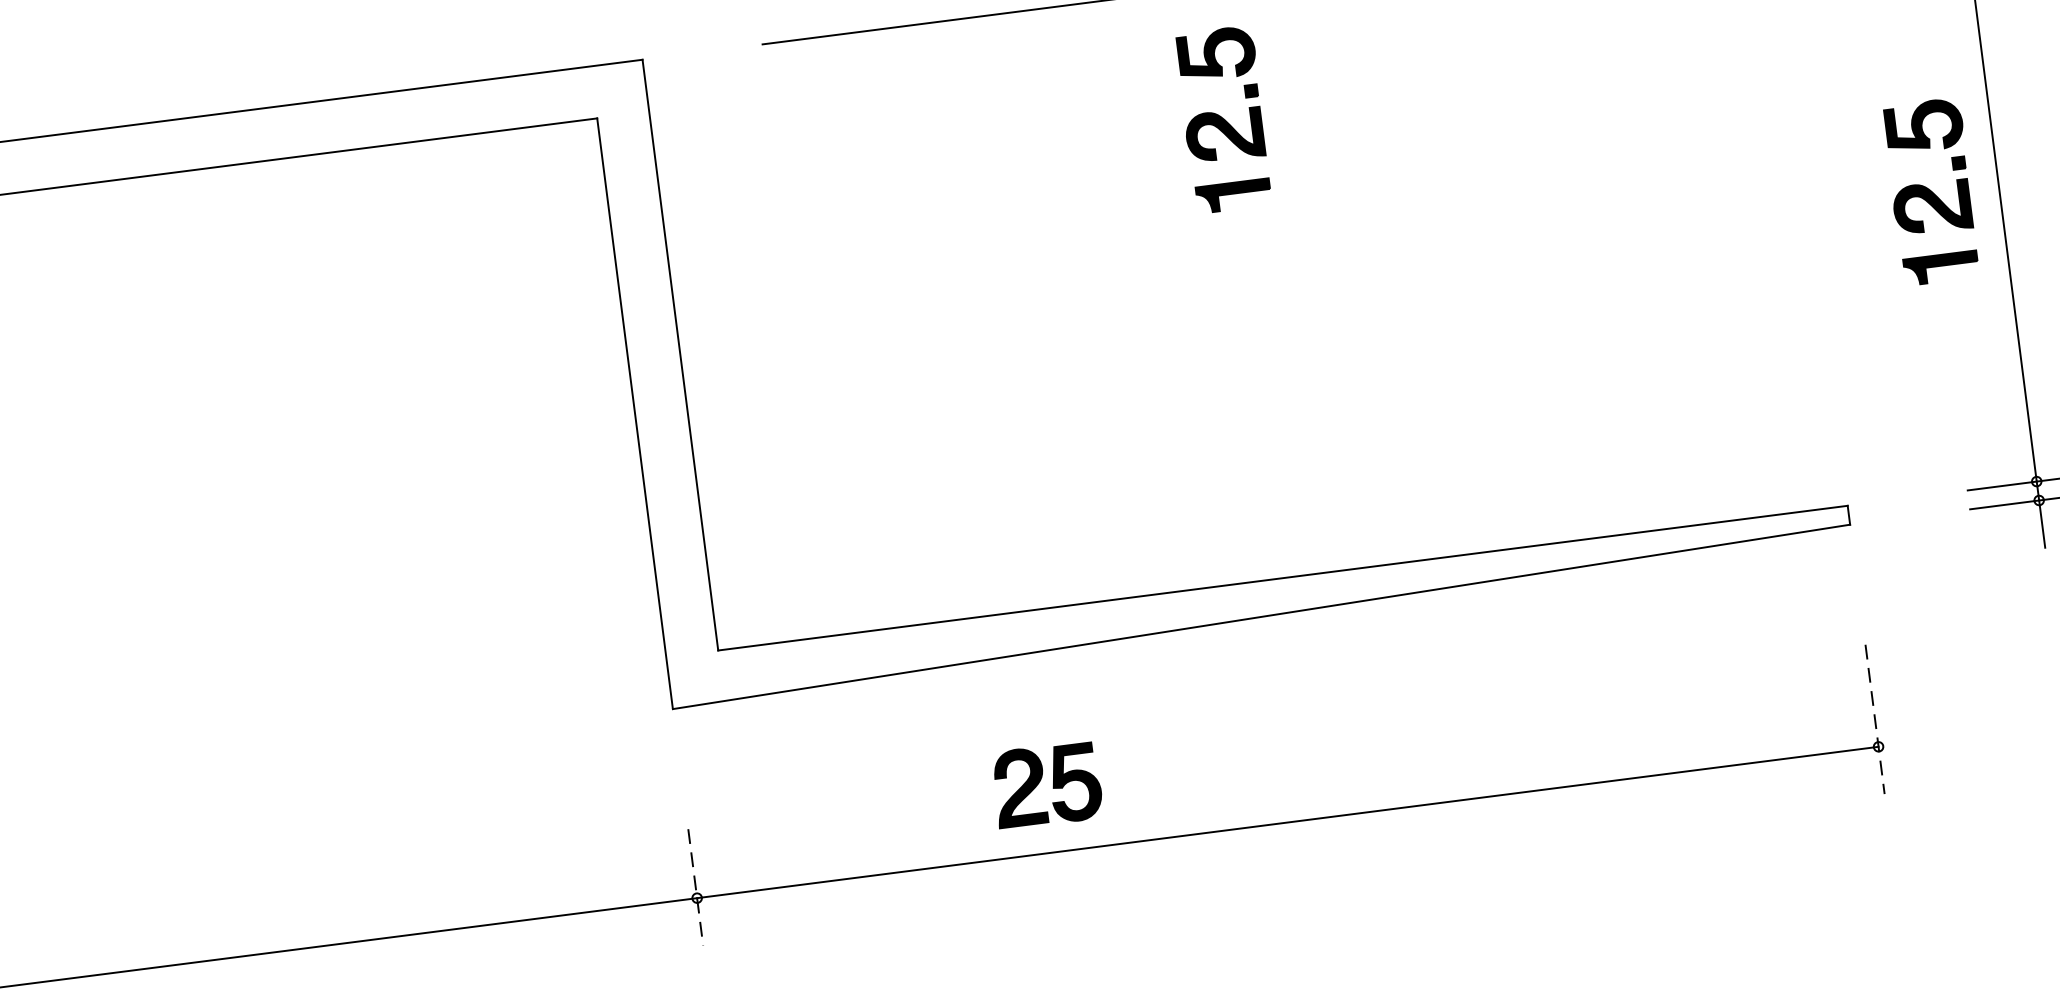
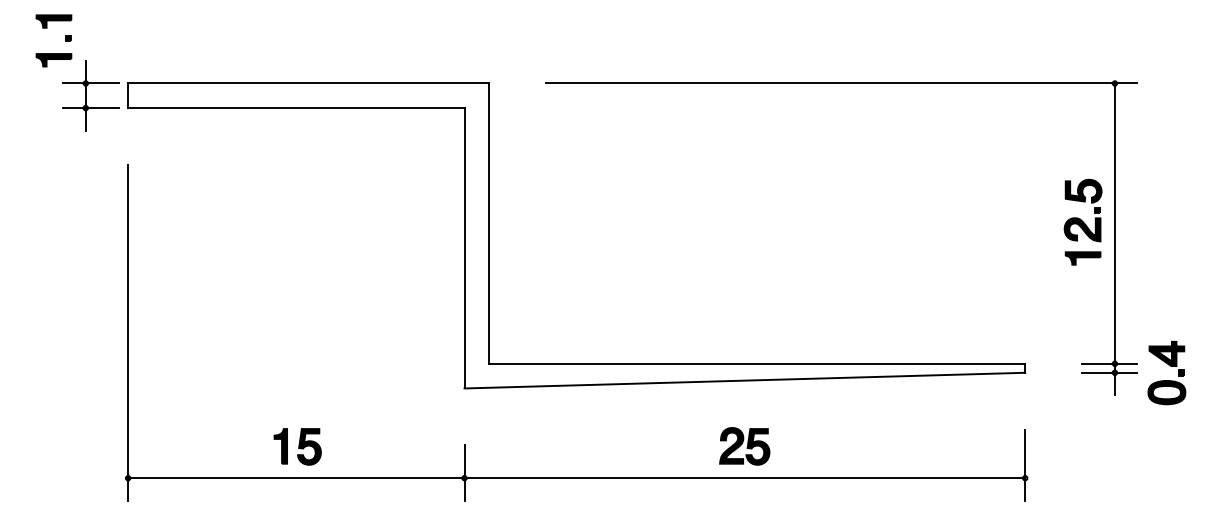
part: (1222, 118) -> (756, 145), removed
line: (1875, 719) -> (1025, 465), dashed -> solid
part: (1046, 785) -> (744, 446), moved
part: (336, 876) -> (297, 446), added
line: (695, 888) -> (464, 473), dashed -> solid

